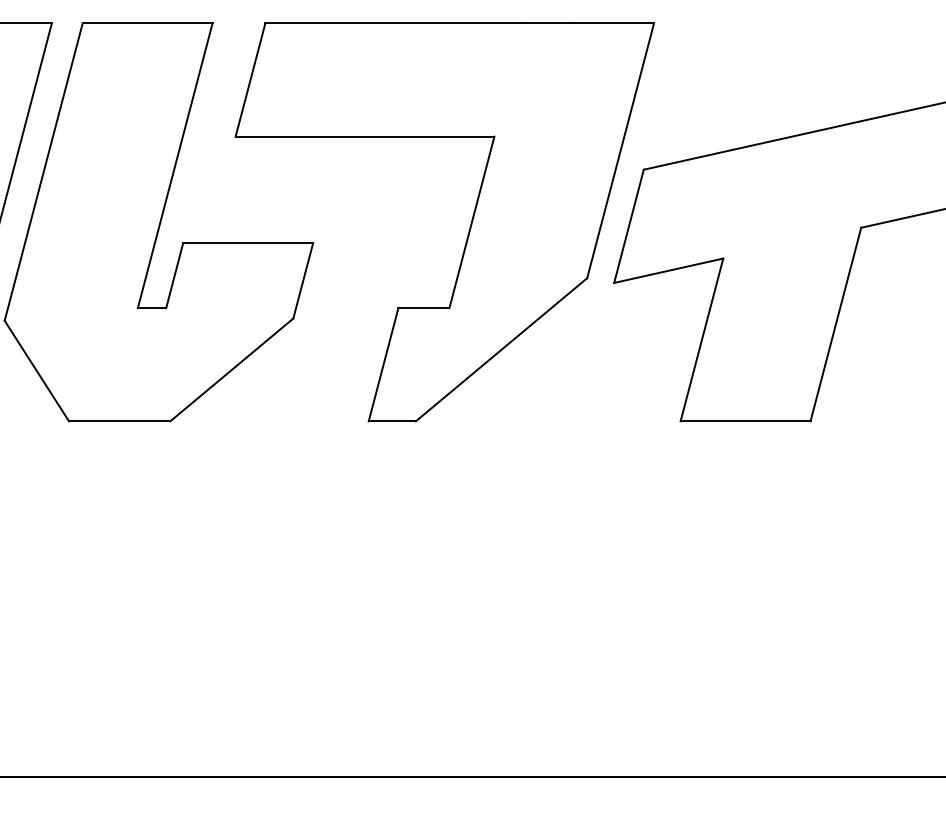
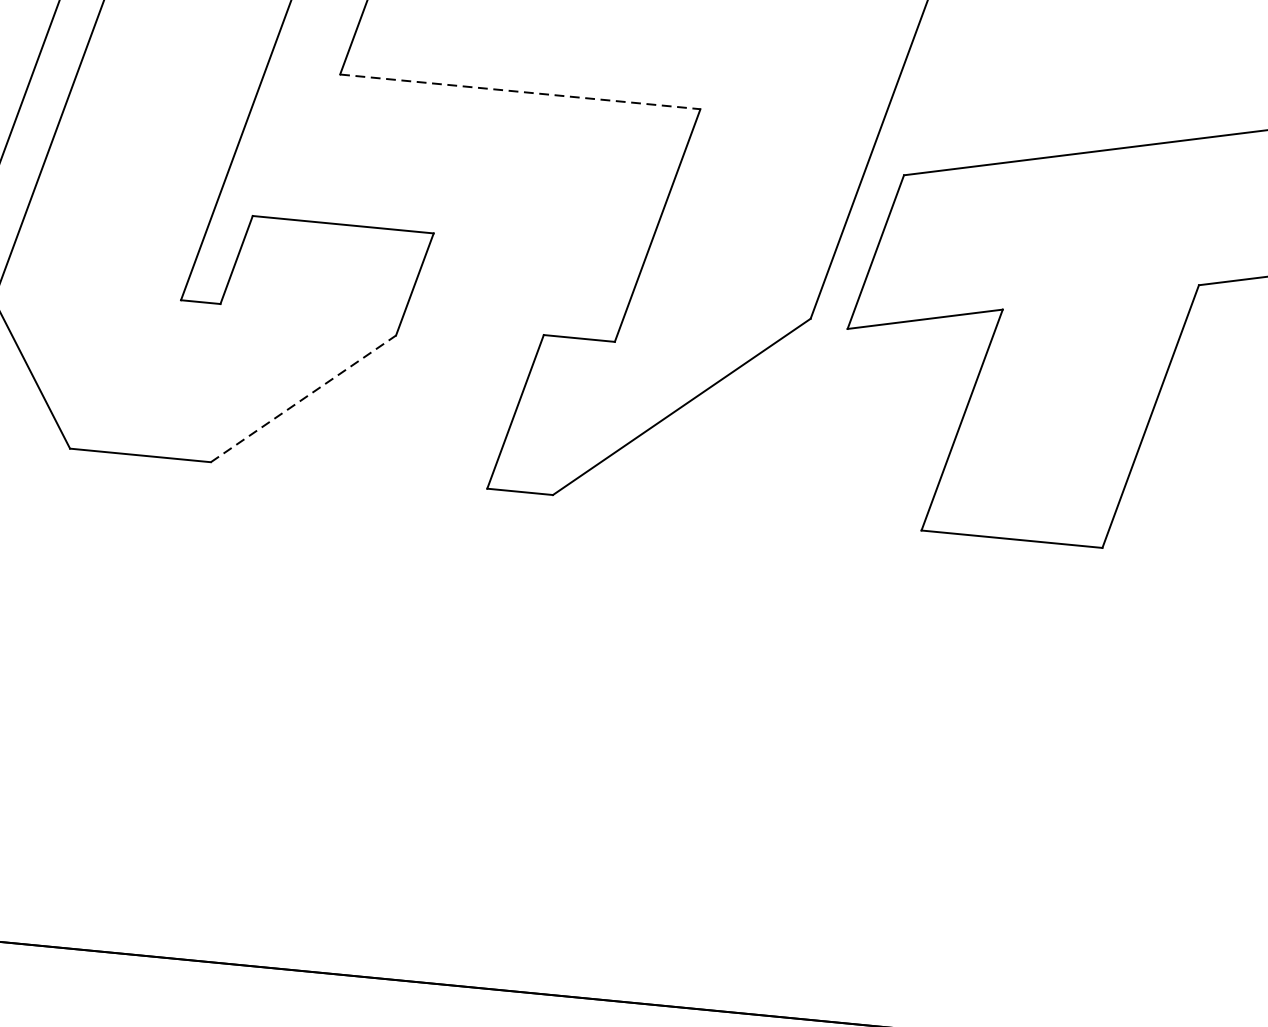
line: (365, 136) -> (520, 91), solid -> dashed
line: (232, 369) -> (304, 398), solid -> dashed

